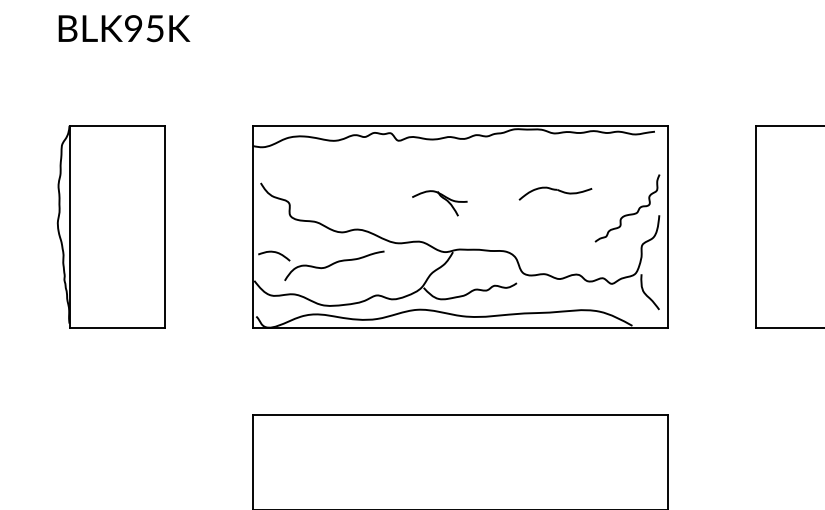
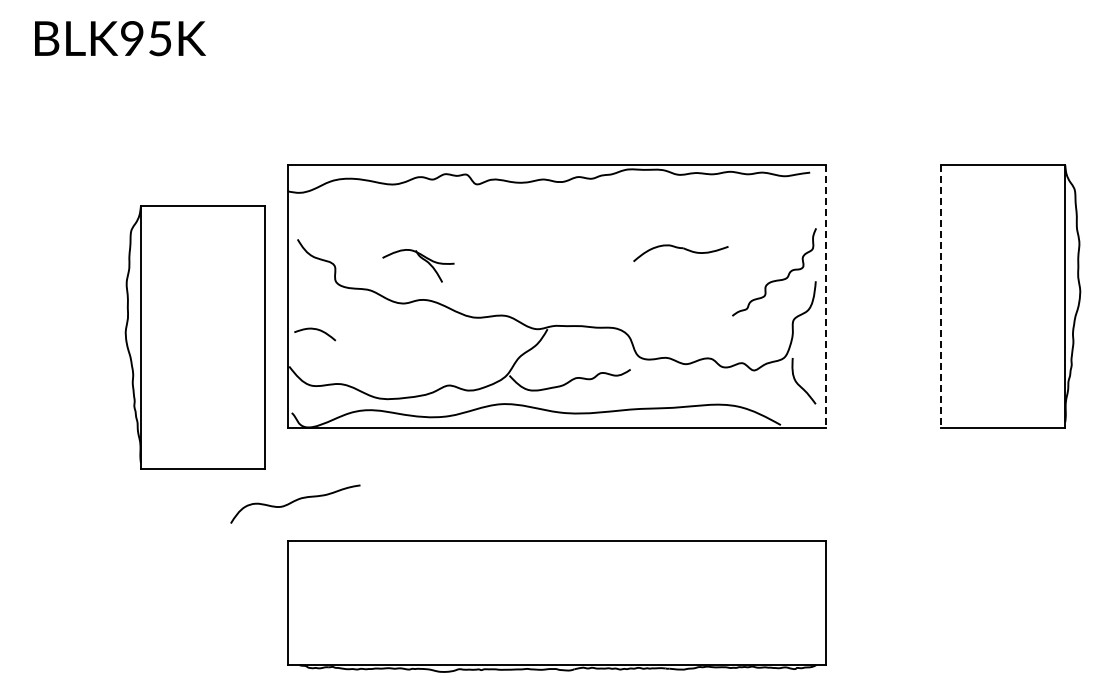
part: (443, 199) -> (423, 260), moved
part: (110, 226) -> (194, 337), moved
line: (667, 226) -> (826, 296), solid -> dashed
line: (755, 226) -> (940, 296), solid -> dashed
curve: (333, 264) -> (294, 502), moved

